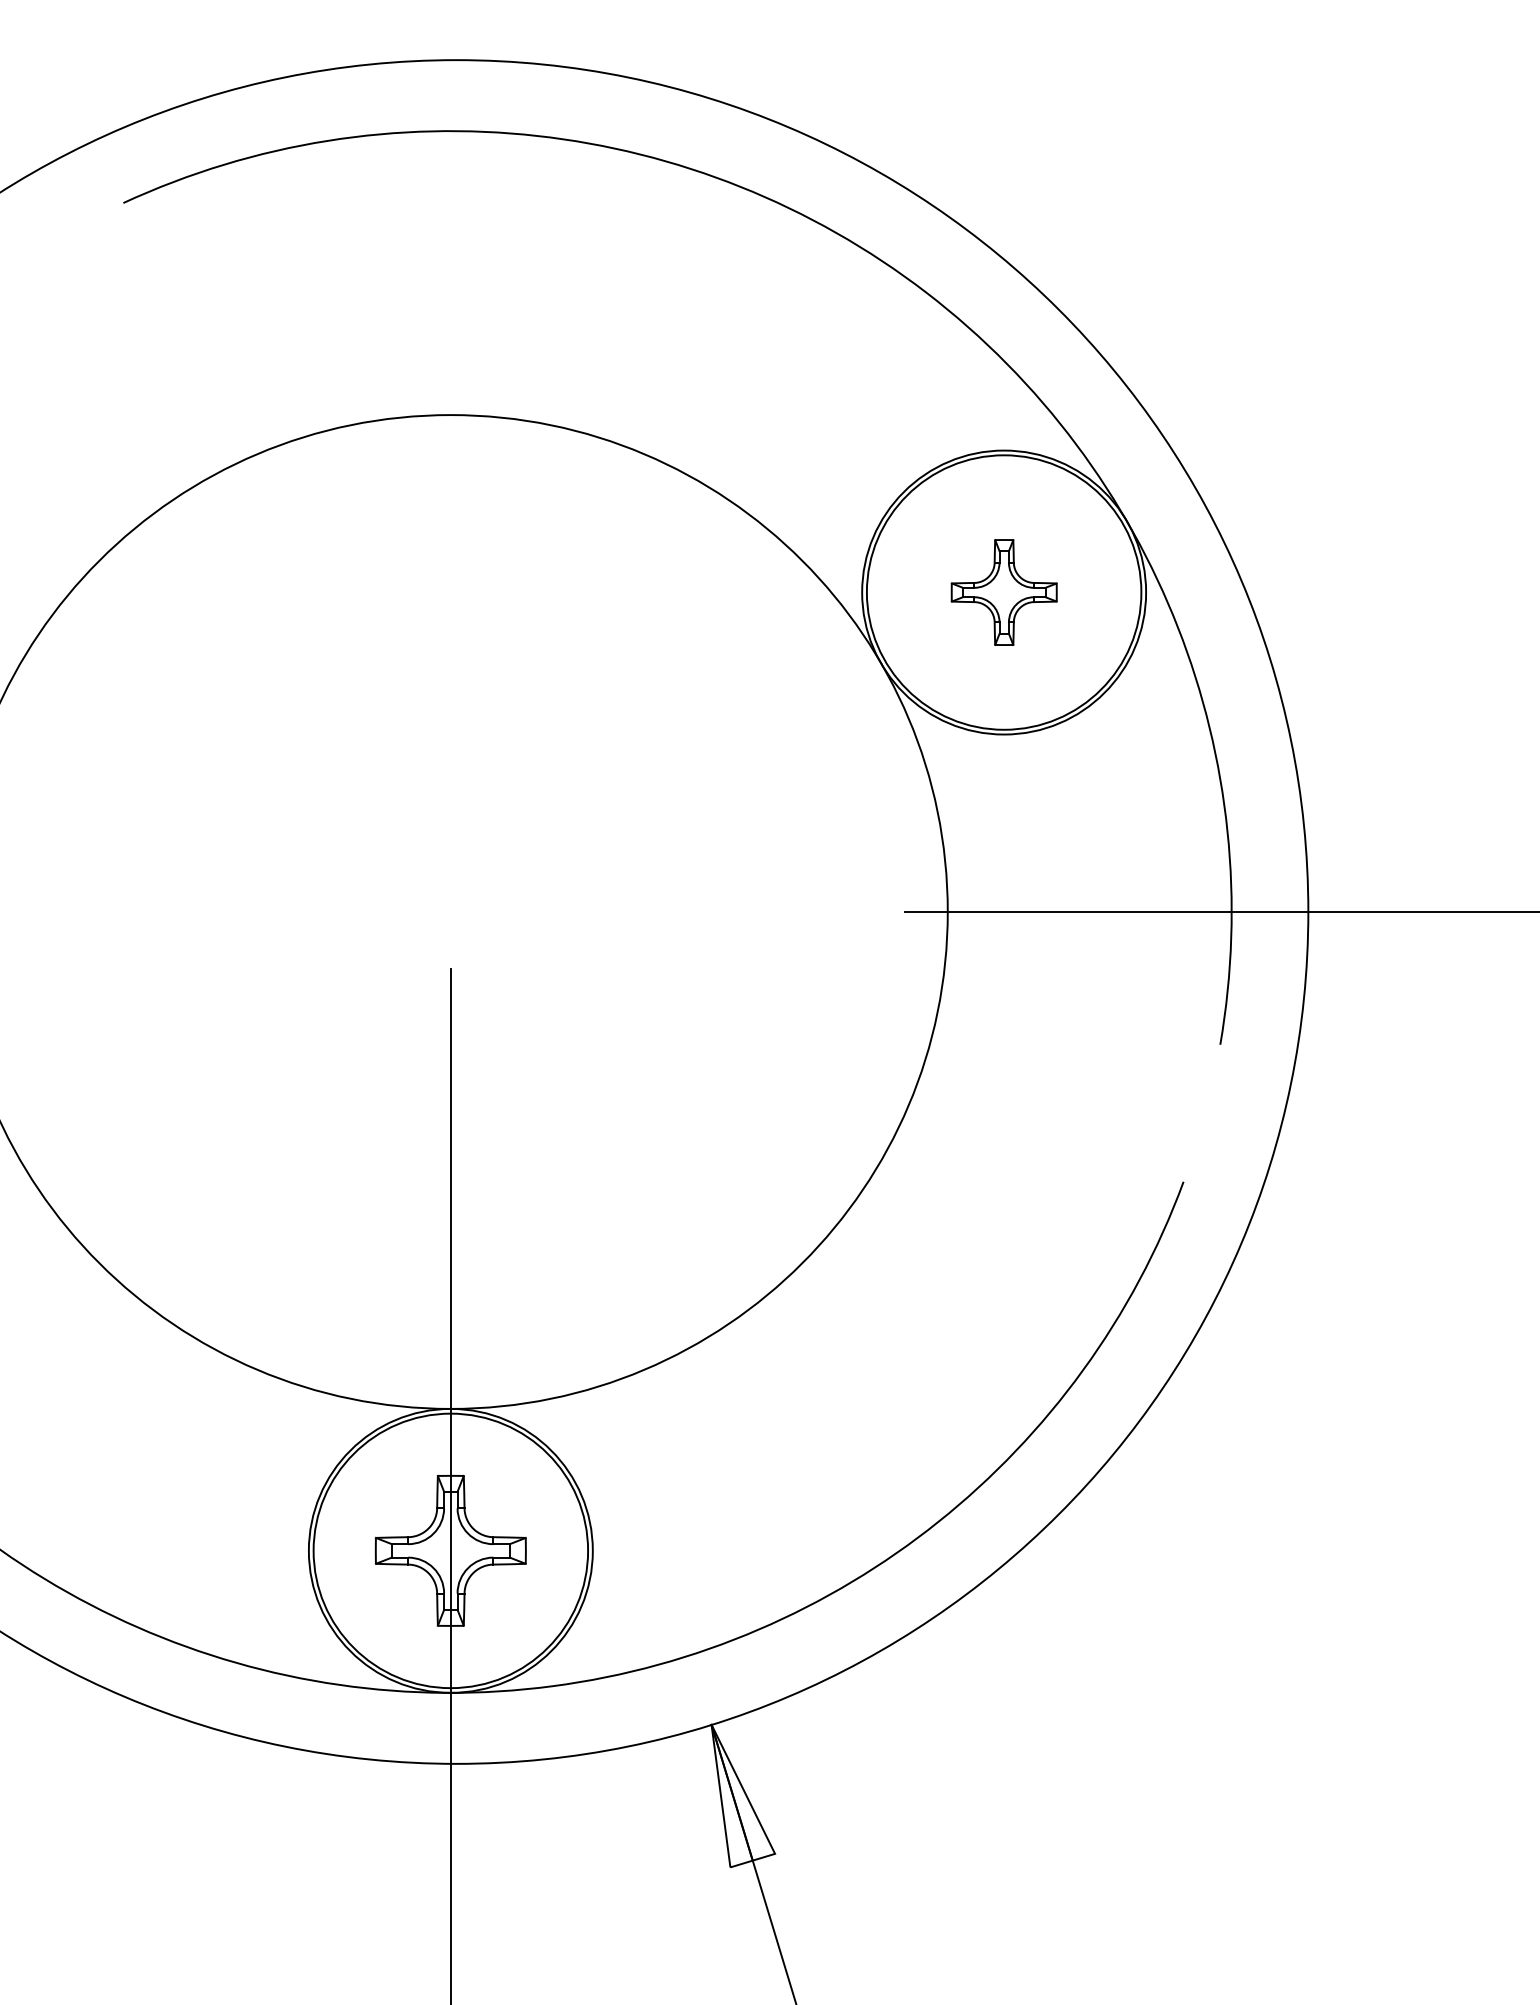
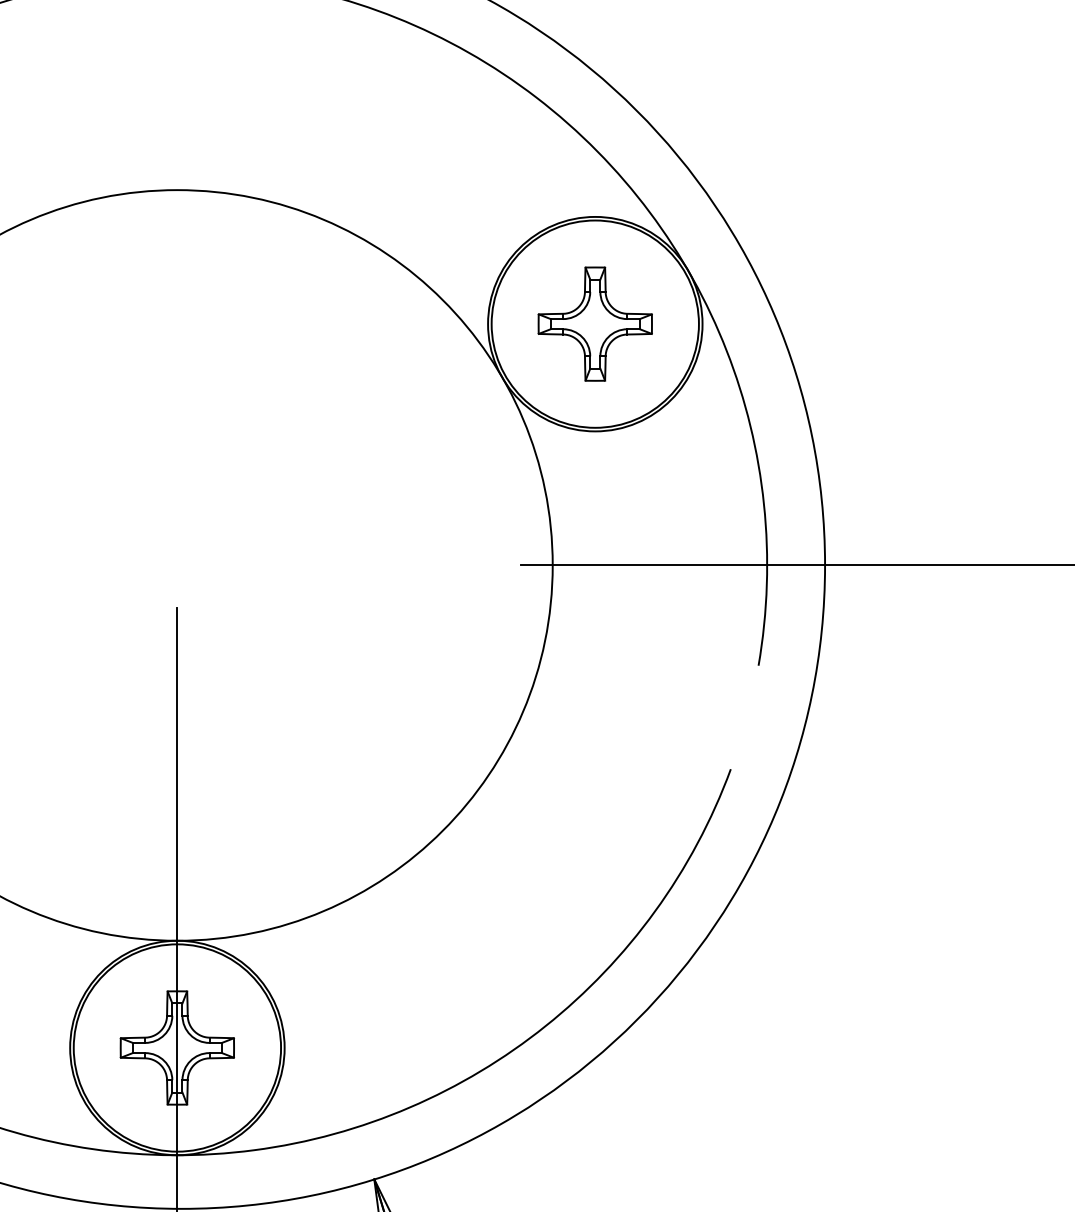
part: (1004, 592) -> (595, 324), size x1.43

